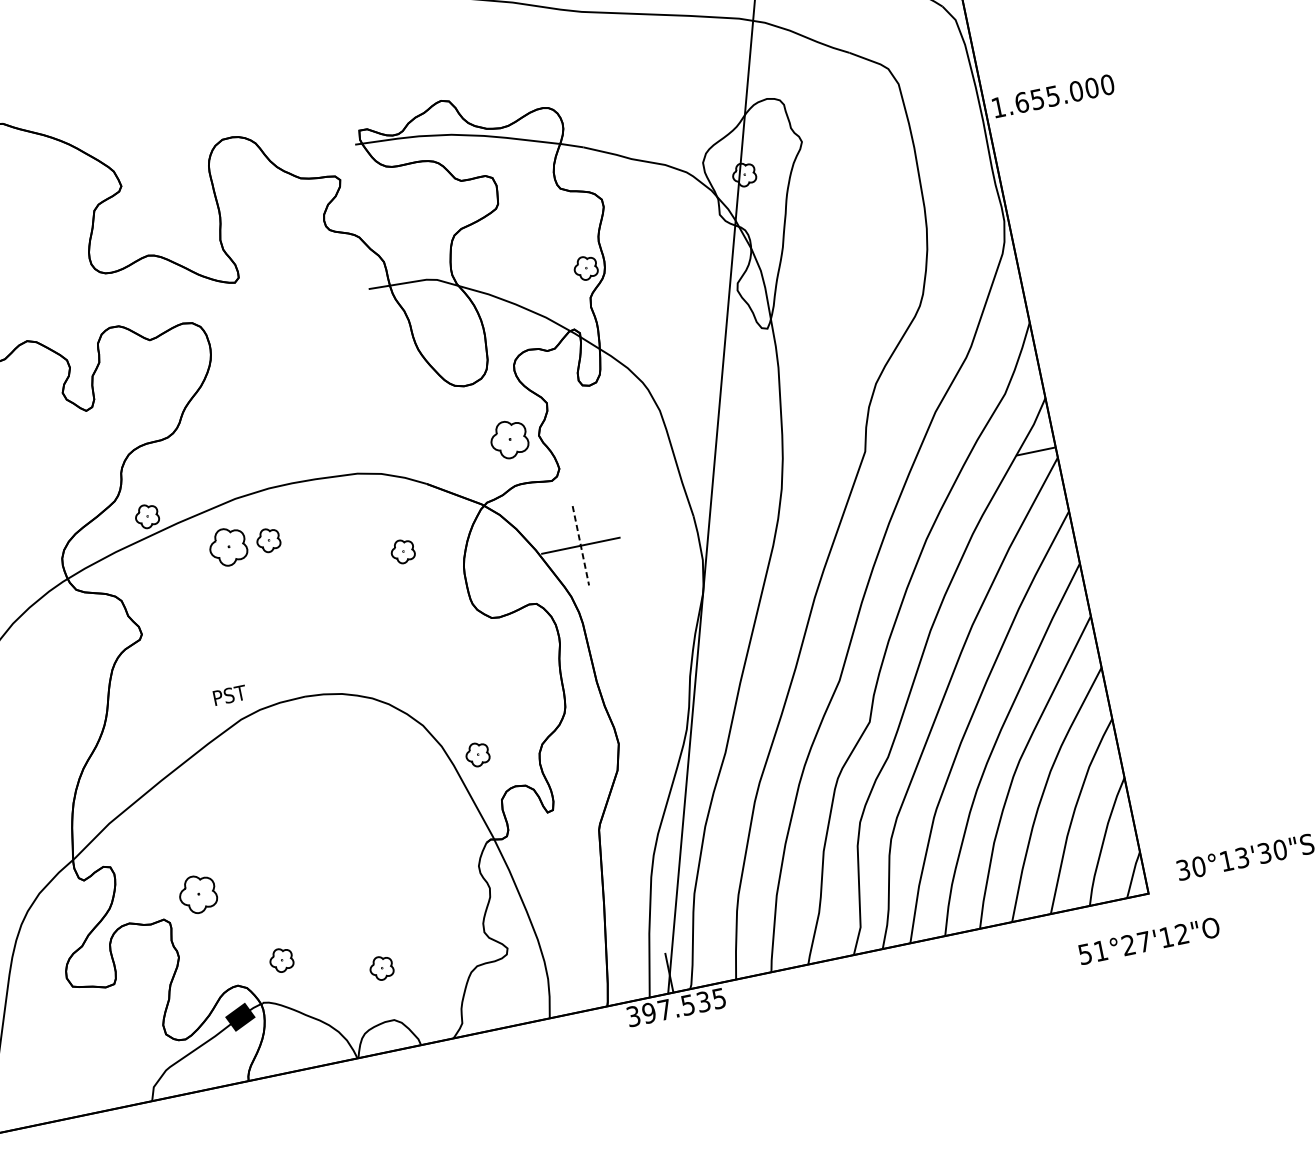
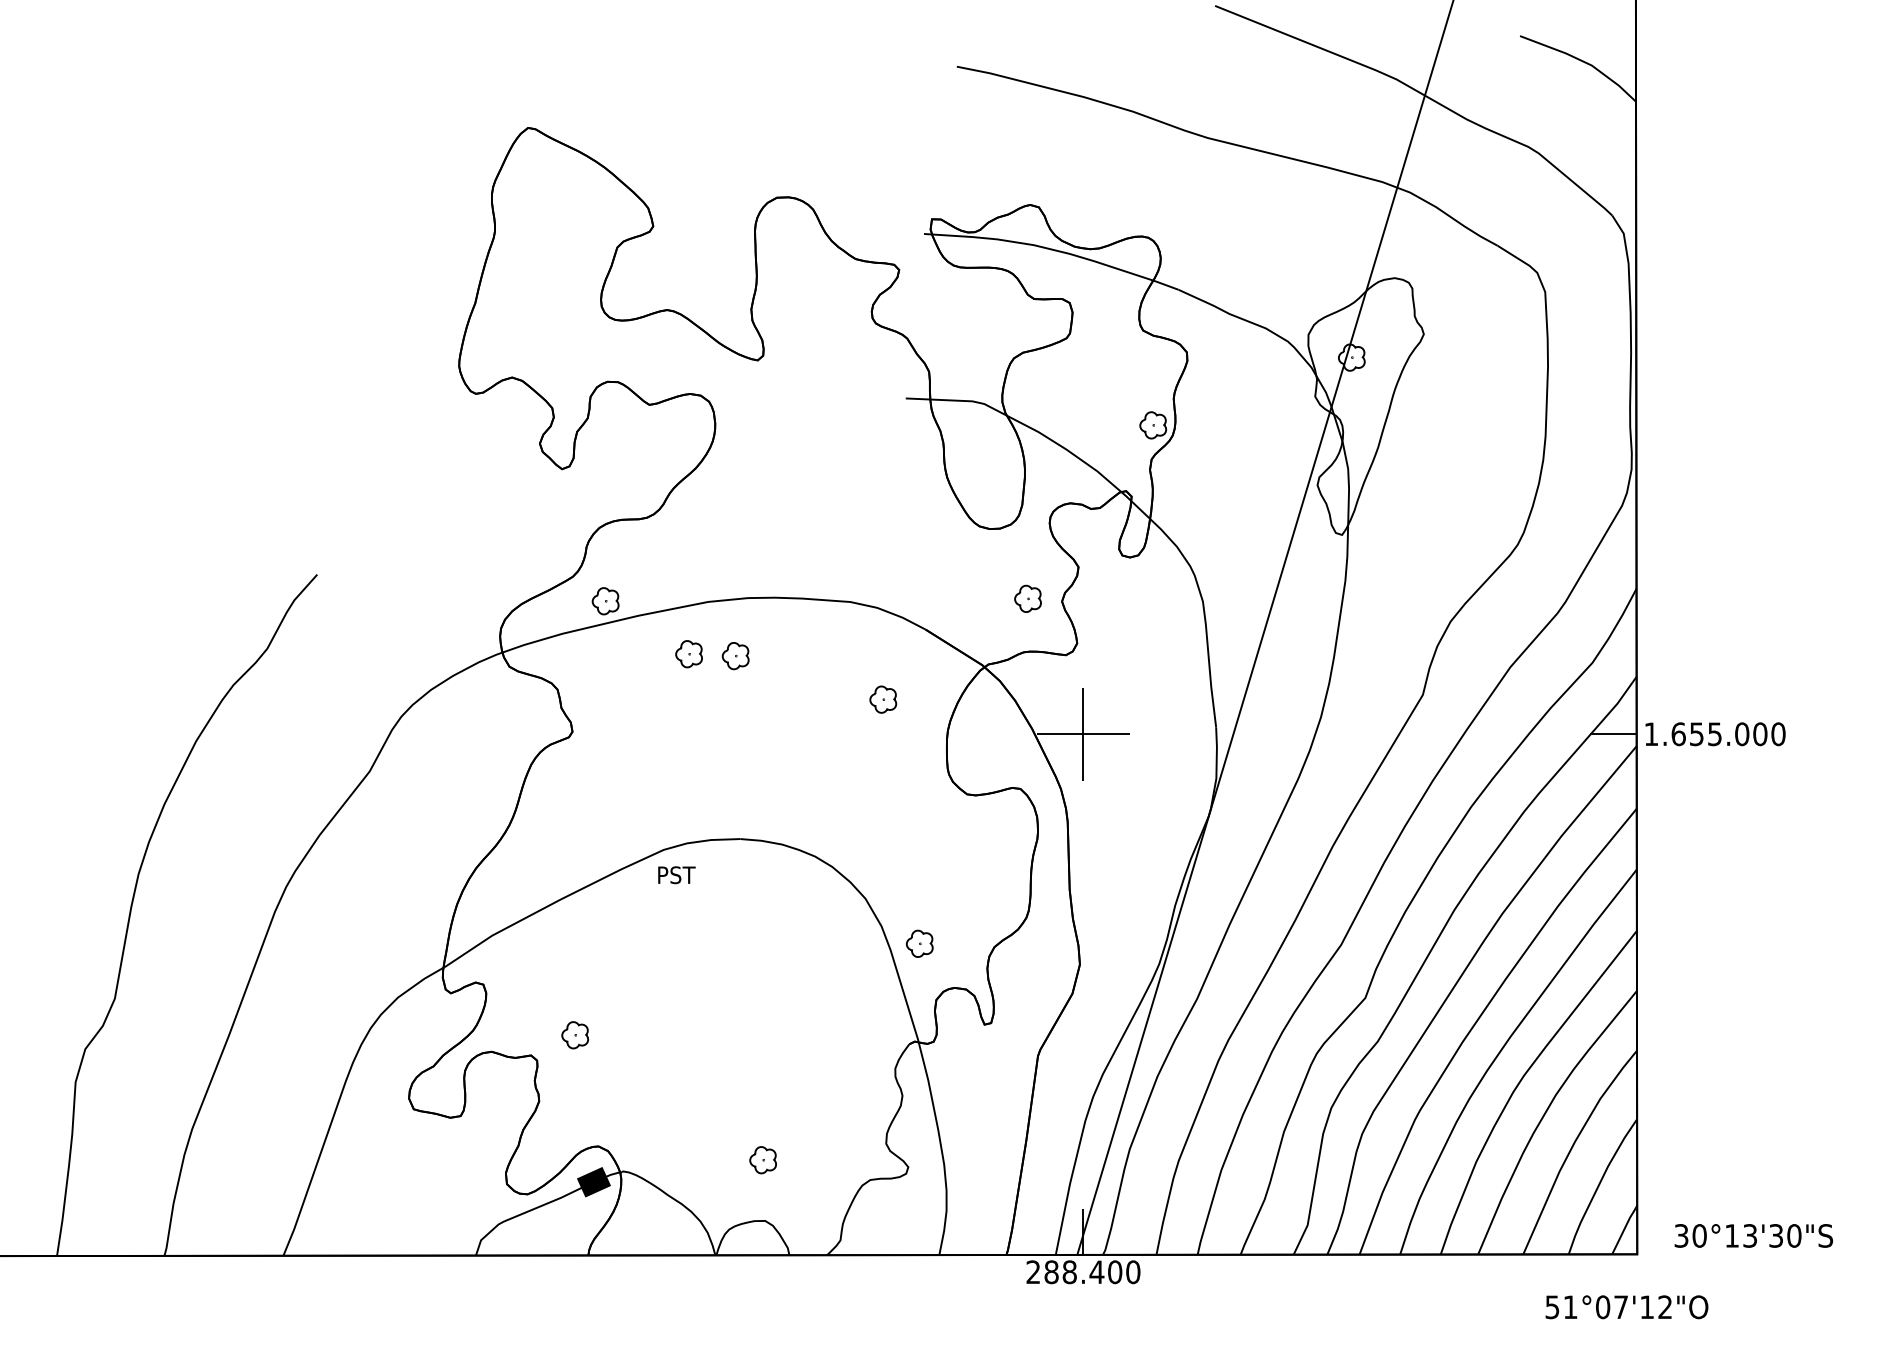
text: (1053, 96) -> (1715, 734), moved
part: (508, 439) -> (1027, 598), size x0.62
line: (580, 545) -> (1083, 734), dashed -> solid
part: (227, 547) -> (688, 654), size x0.62
text: (229, 695) -> (676, 875), moved
part: (198, 894) -> (575, 1035), size x0.62
text: (1129, 945) -> (1603, 1307), 51°27'12"O -> 51°07'12"O
part: (281, 960) -> (652, 1128), removed
text: (676, 1007) -> (1083, 1272), 397.535 -> 288.400

